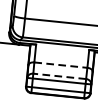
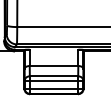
line: (61, 65) -> (54, 66), dashed -> solid
line: (59, 76) -> (53, 76), dashed -> solid

